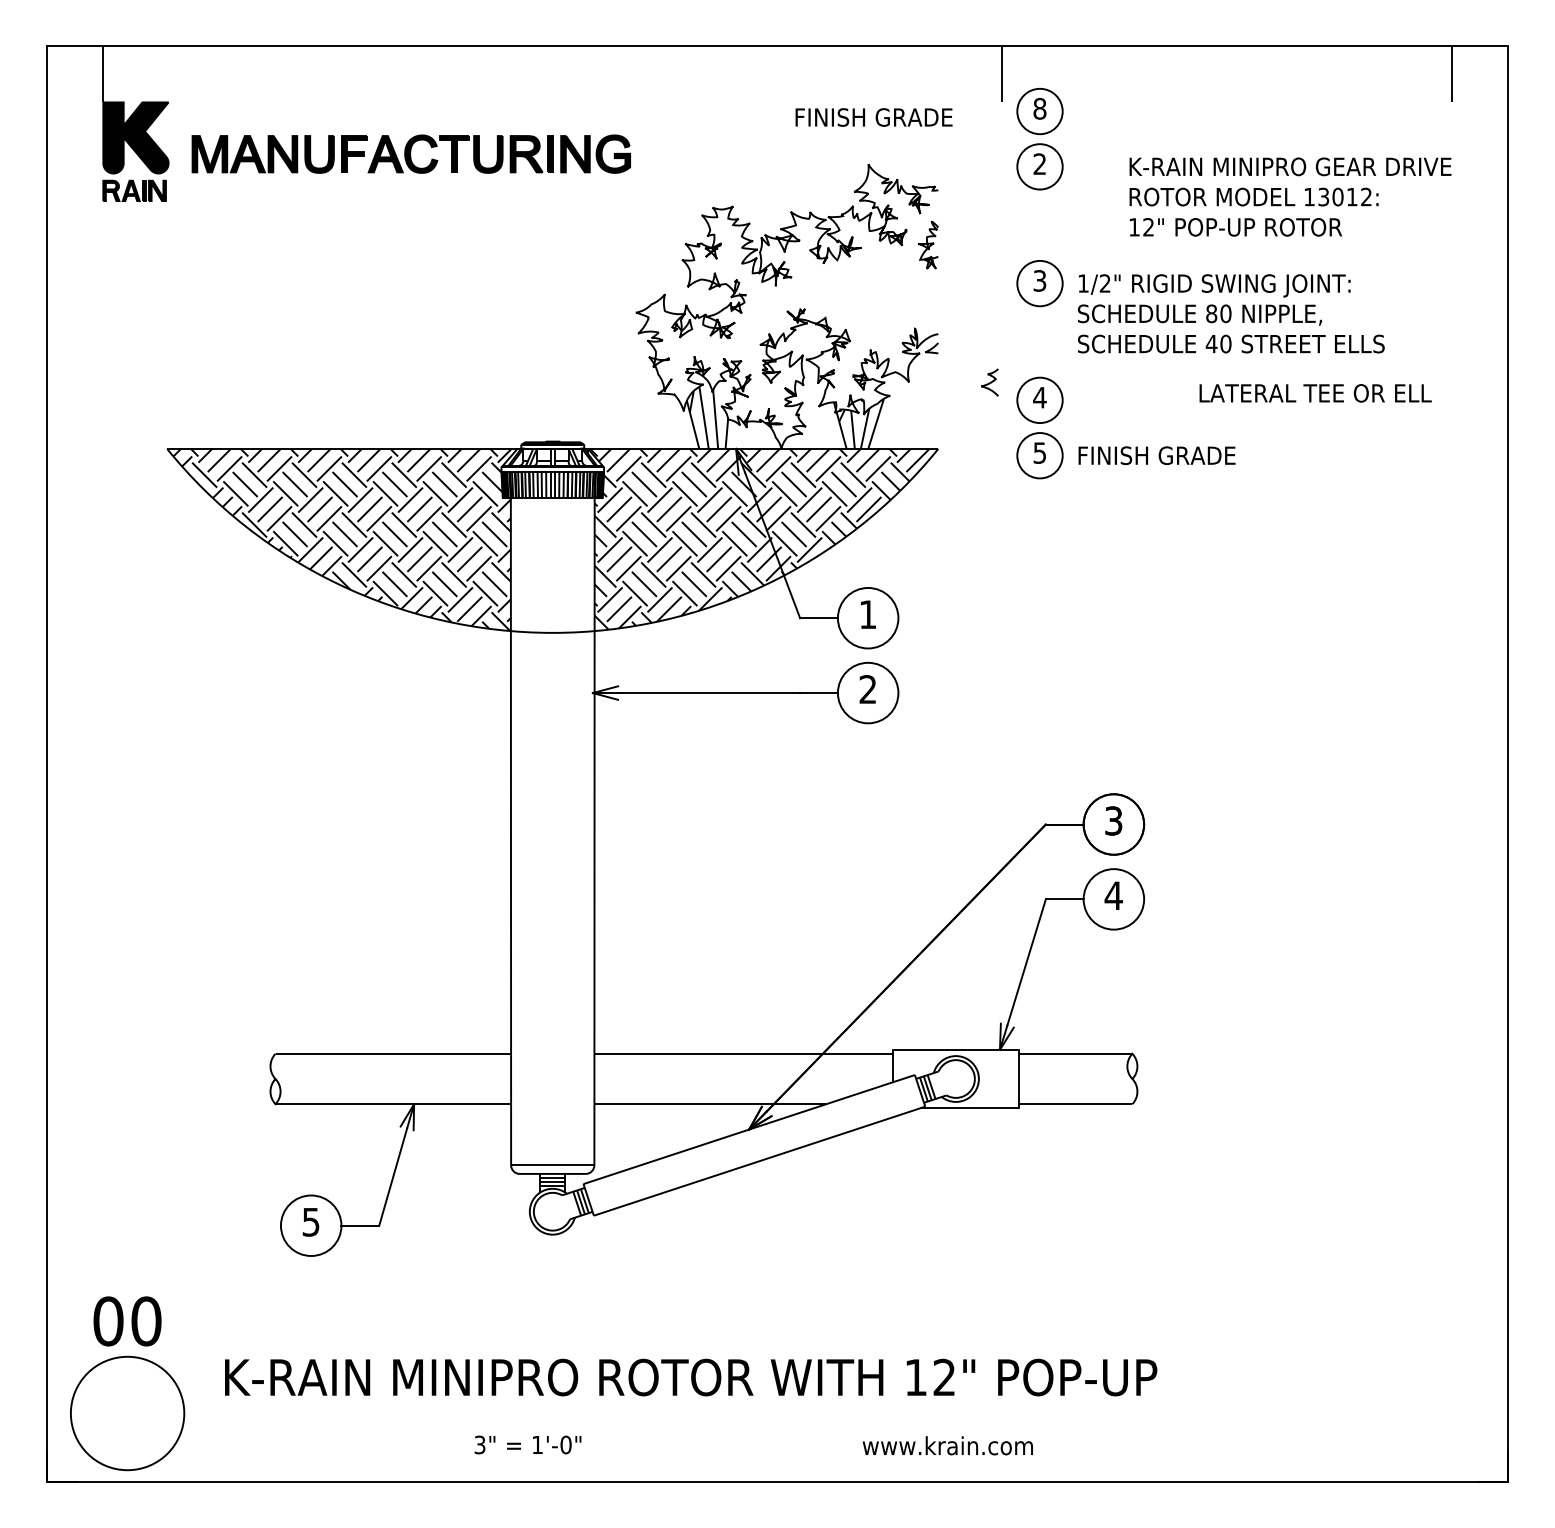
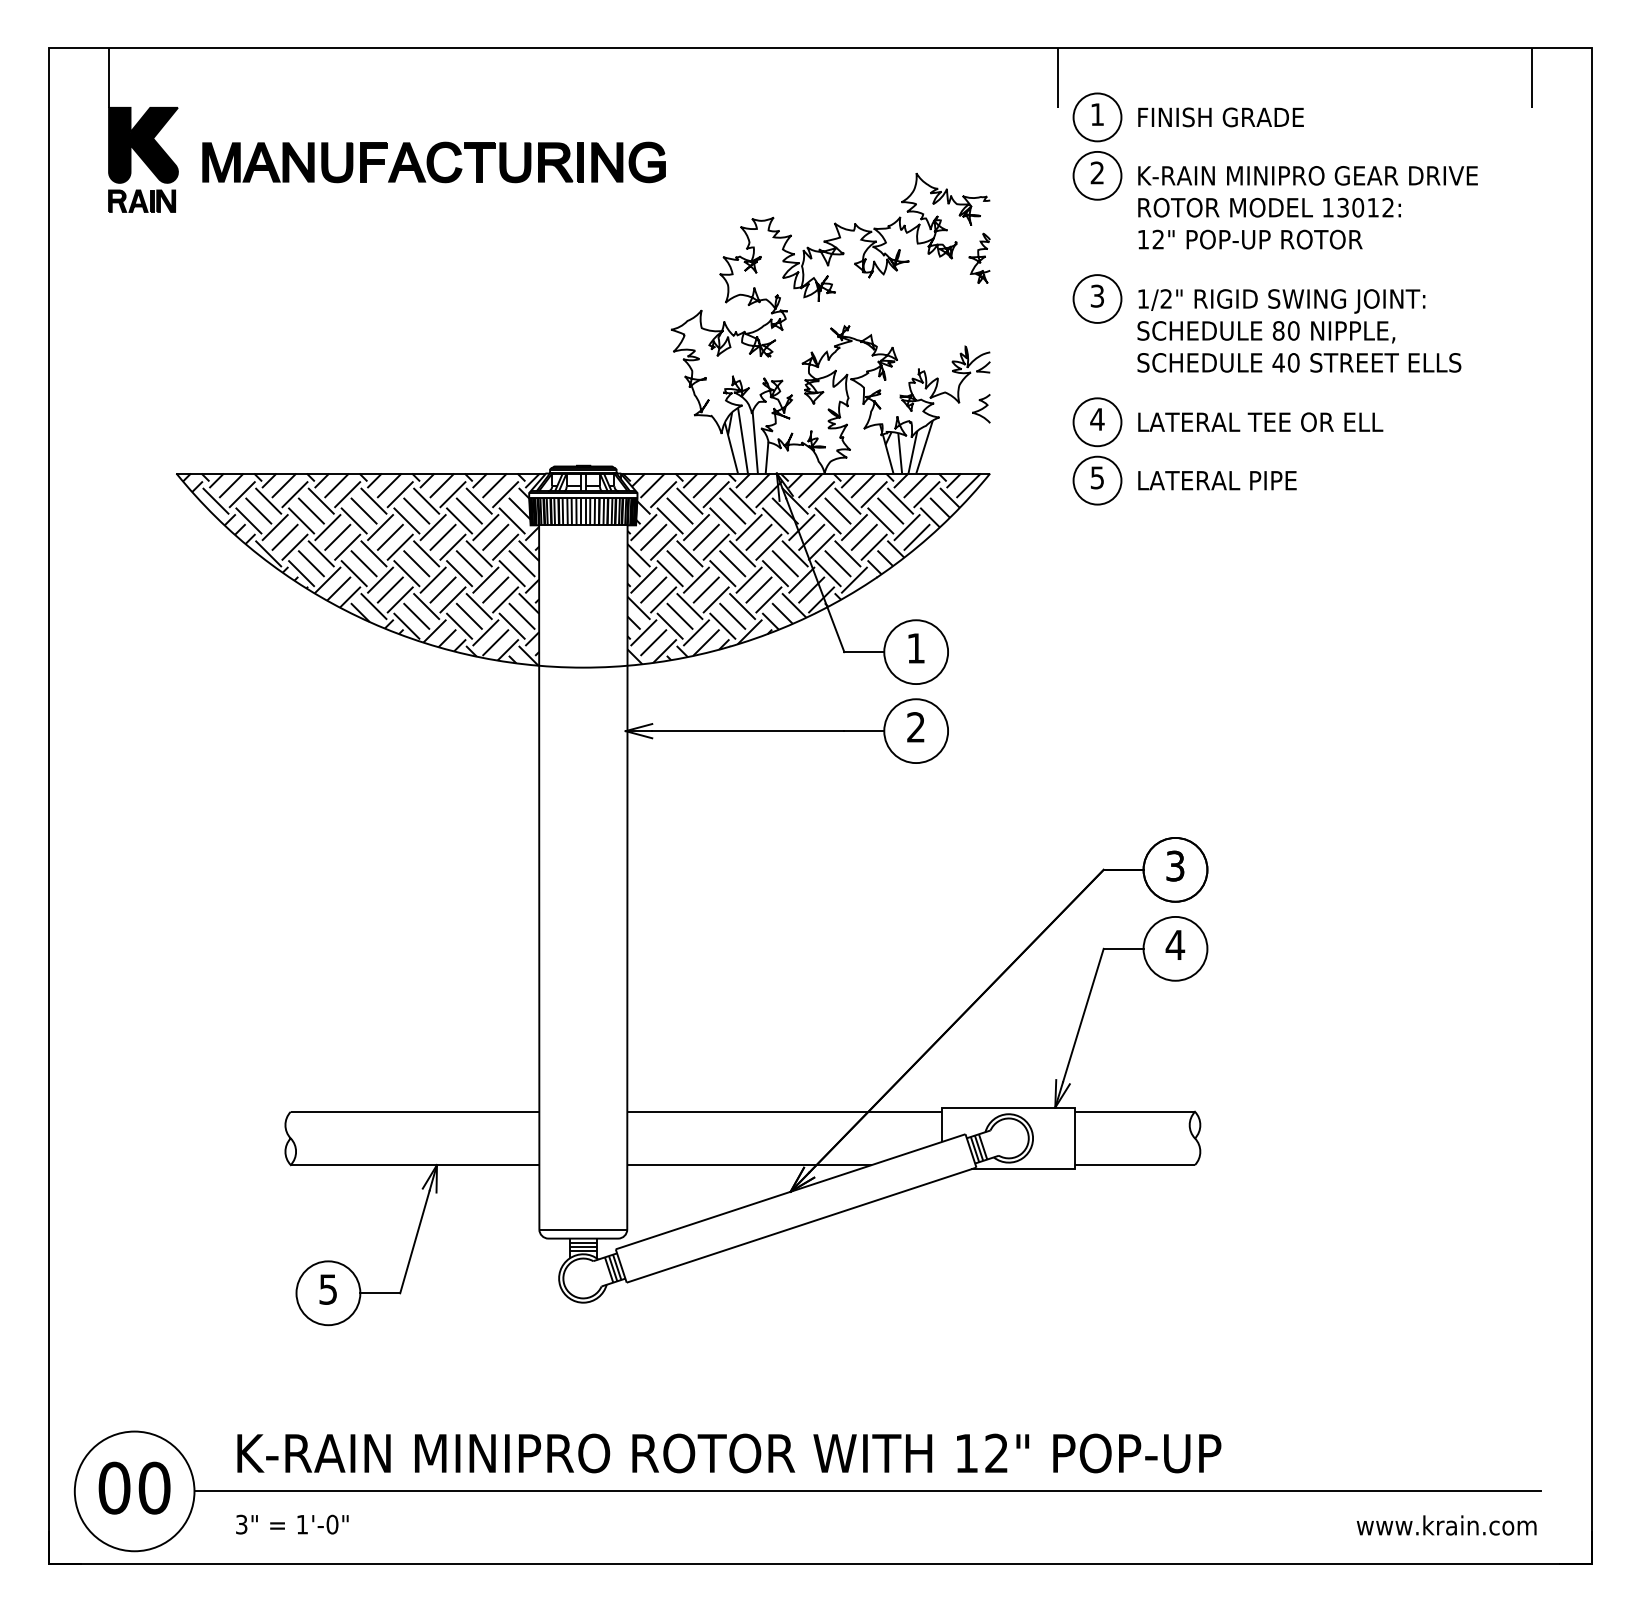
text: (1039, 108) -> (1096, 114), 8 -> 1
text: (873, 117) -> (1220, 117), moved
text: (1290, 196) -> (1308, 207), moved
curve: (989, 382) -> (980, 408), moved
text: (1315, 393) -> (1260, 422), moved
text: (1157, 455) -> (1221, 480), FINISH GRADE -> LATERAL PIPE
text: (127, 1321) -> (134, 1488), moved
line: (821, 1413) -> (866, 1491), added
text: (527, 1444) -> (291, 1524), moved
text: (947, 1445) -> (1446, 1525), moved

